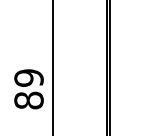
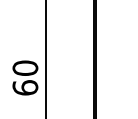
text: (28, 89) -> (24, 78), 89 -> 60

